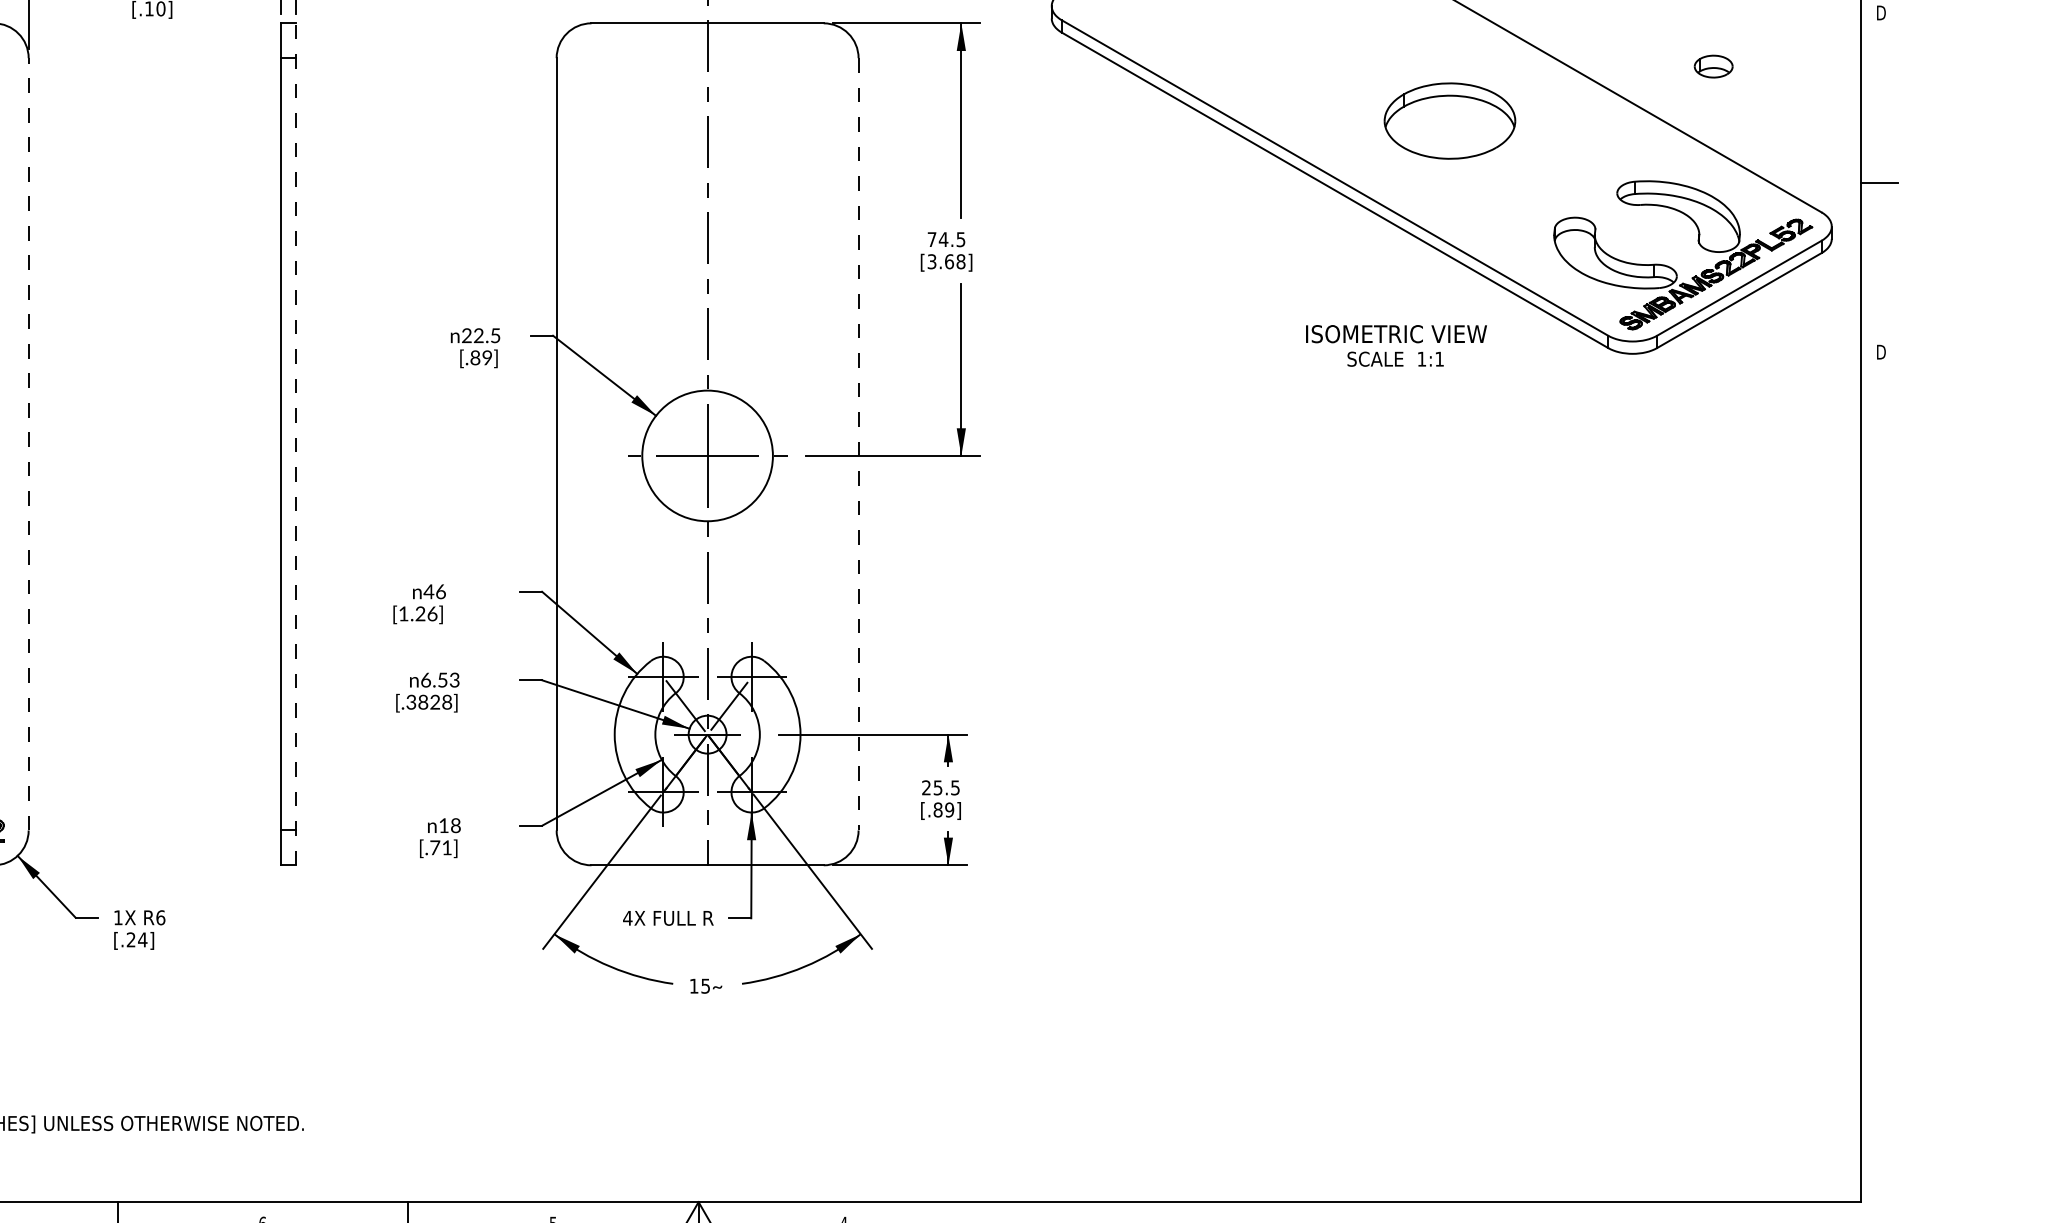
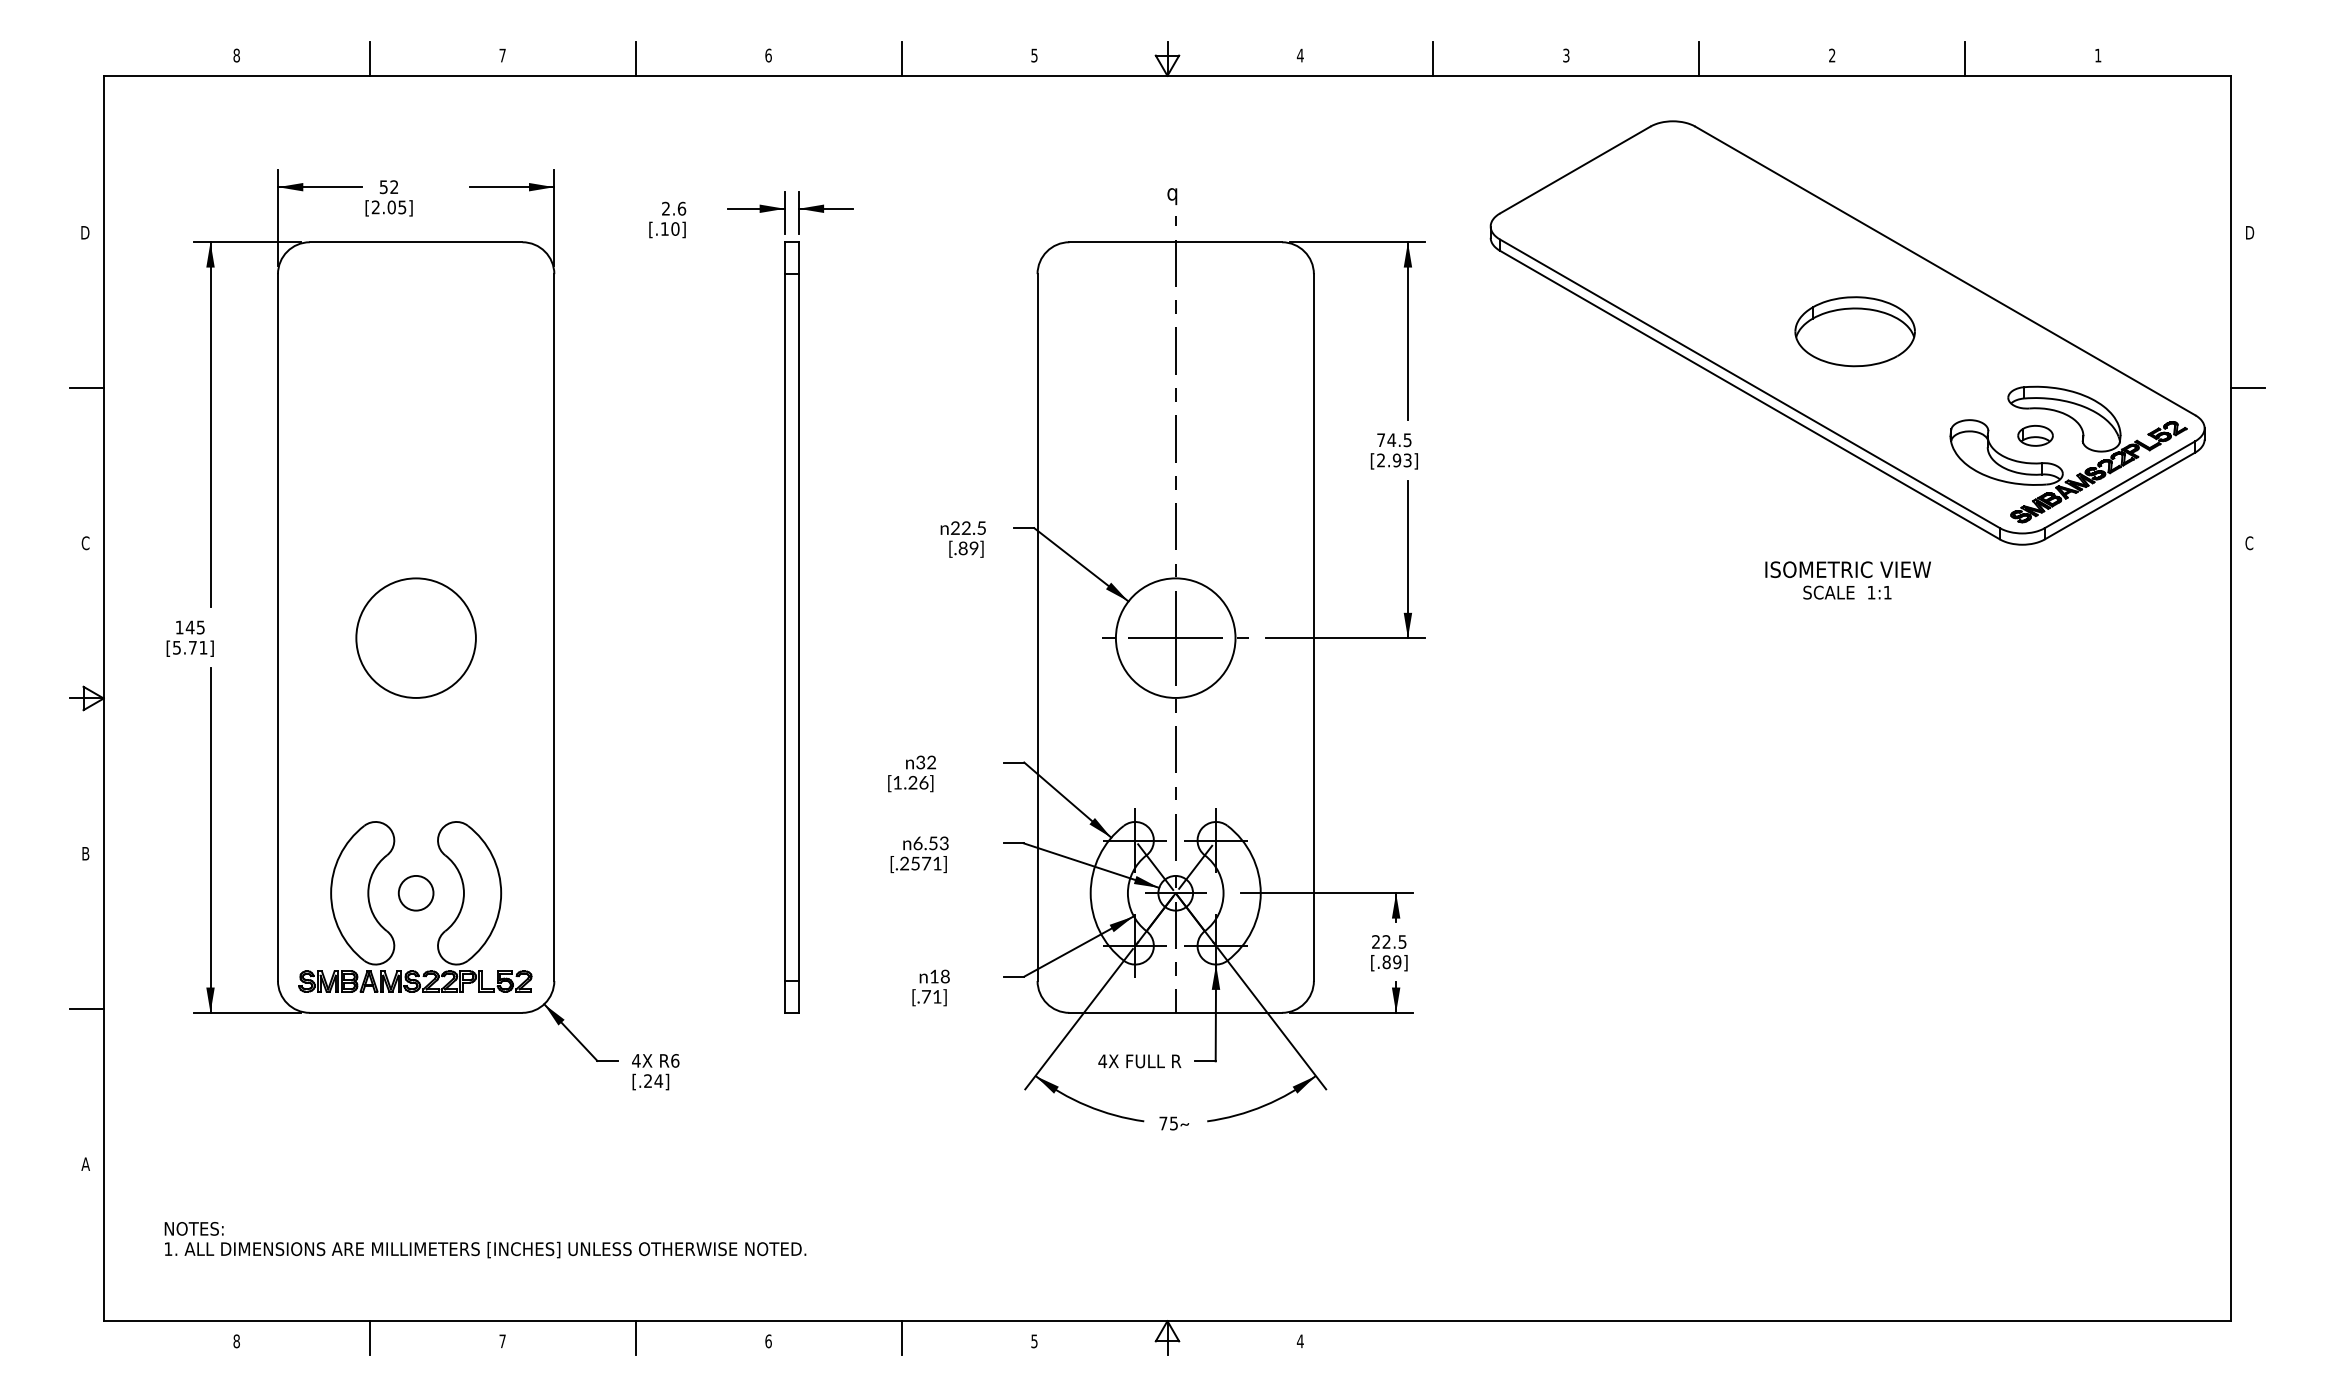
part: (1713, 66) -> (2035, 435), moved
text: (946, 261) -> (1394, 460), [3.68] -> [2.93]
text: (1395, 345) -> (1847, 580), moved
text: (1880, 352) -> (2249, 543), D -> C
line: (28, 444) -> (554, 627), dashed -> solid
line: (295, 444) -> (798, 627), dashed -> solid
line: (858, 445) -> (1313, 628), dashed -> solid
text: (434, 591) -> (925, 762), 46 -> 32
text: (428, 702) -> (920, 863), [.3828] -> [.2571]
text: (937, 787) -> (1386, 941), 25.5 -> 22.5
text: (118, 917) -> (636, 1060), 1X -> 4X
text: (694, 986) -> (1163, 1123), 15 -> 75

